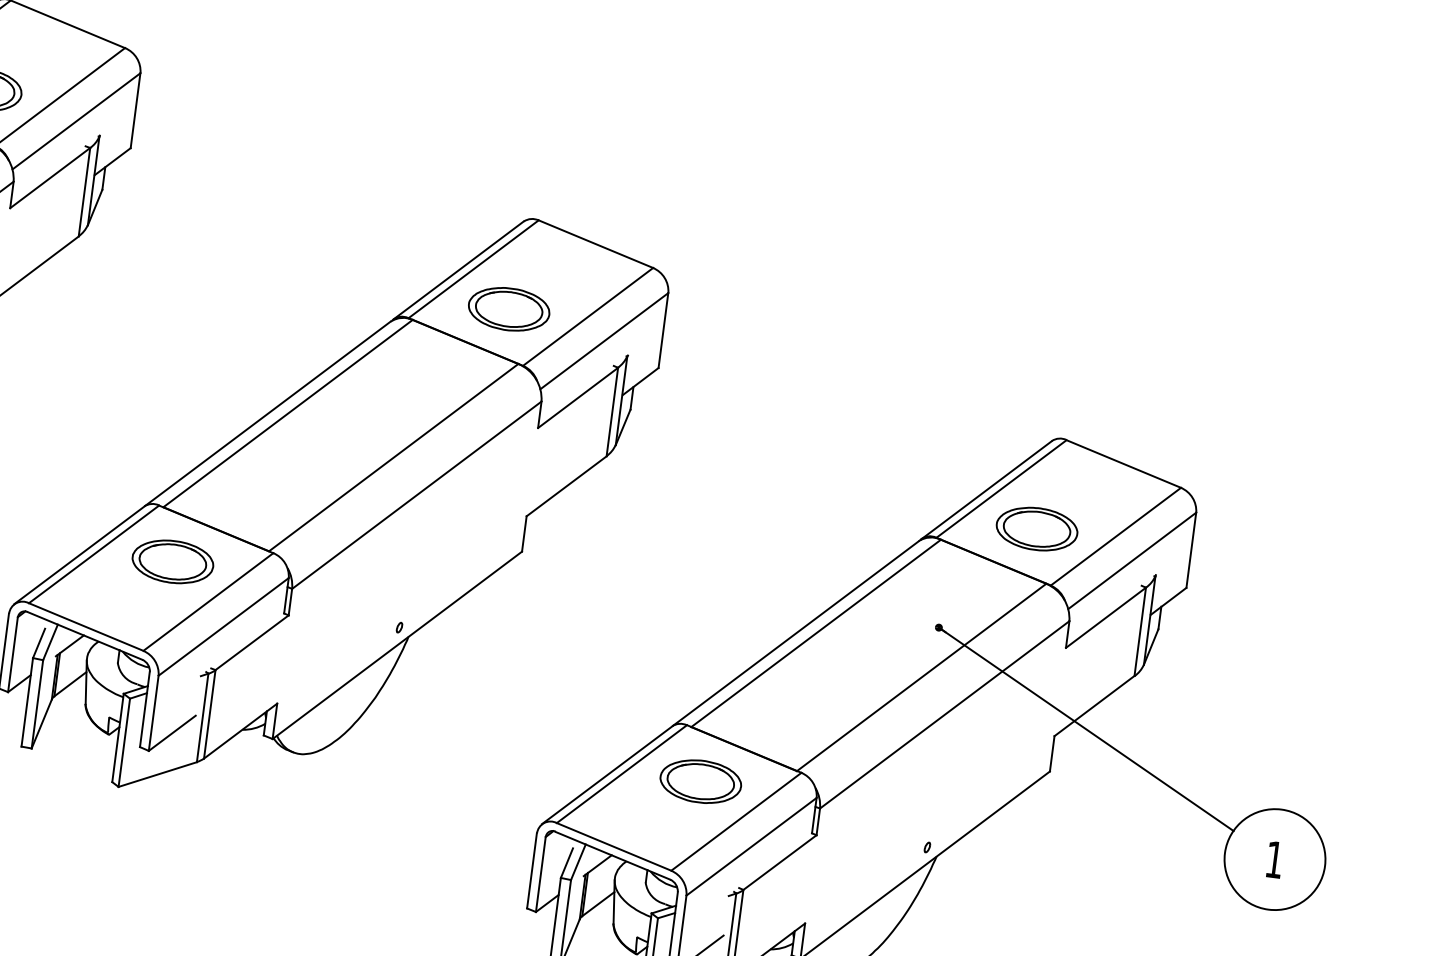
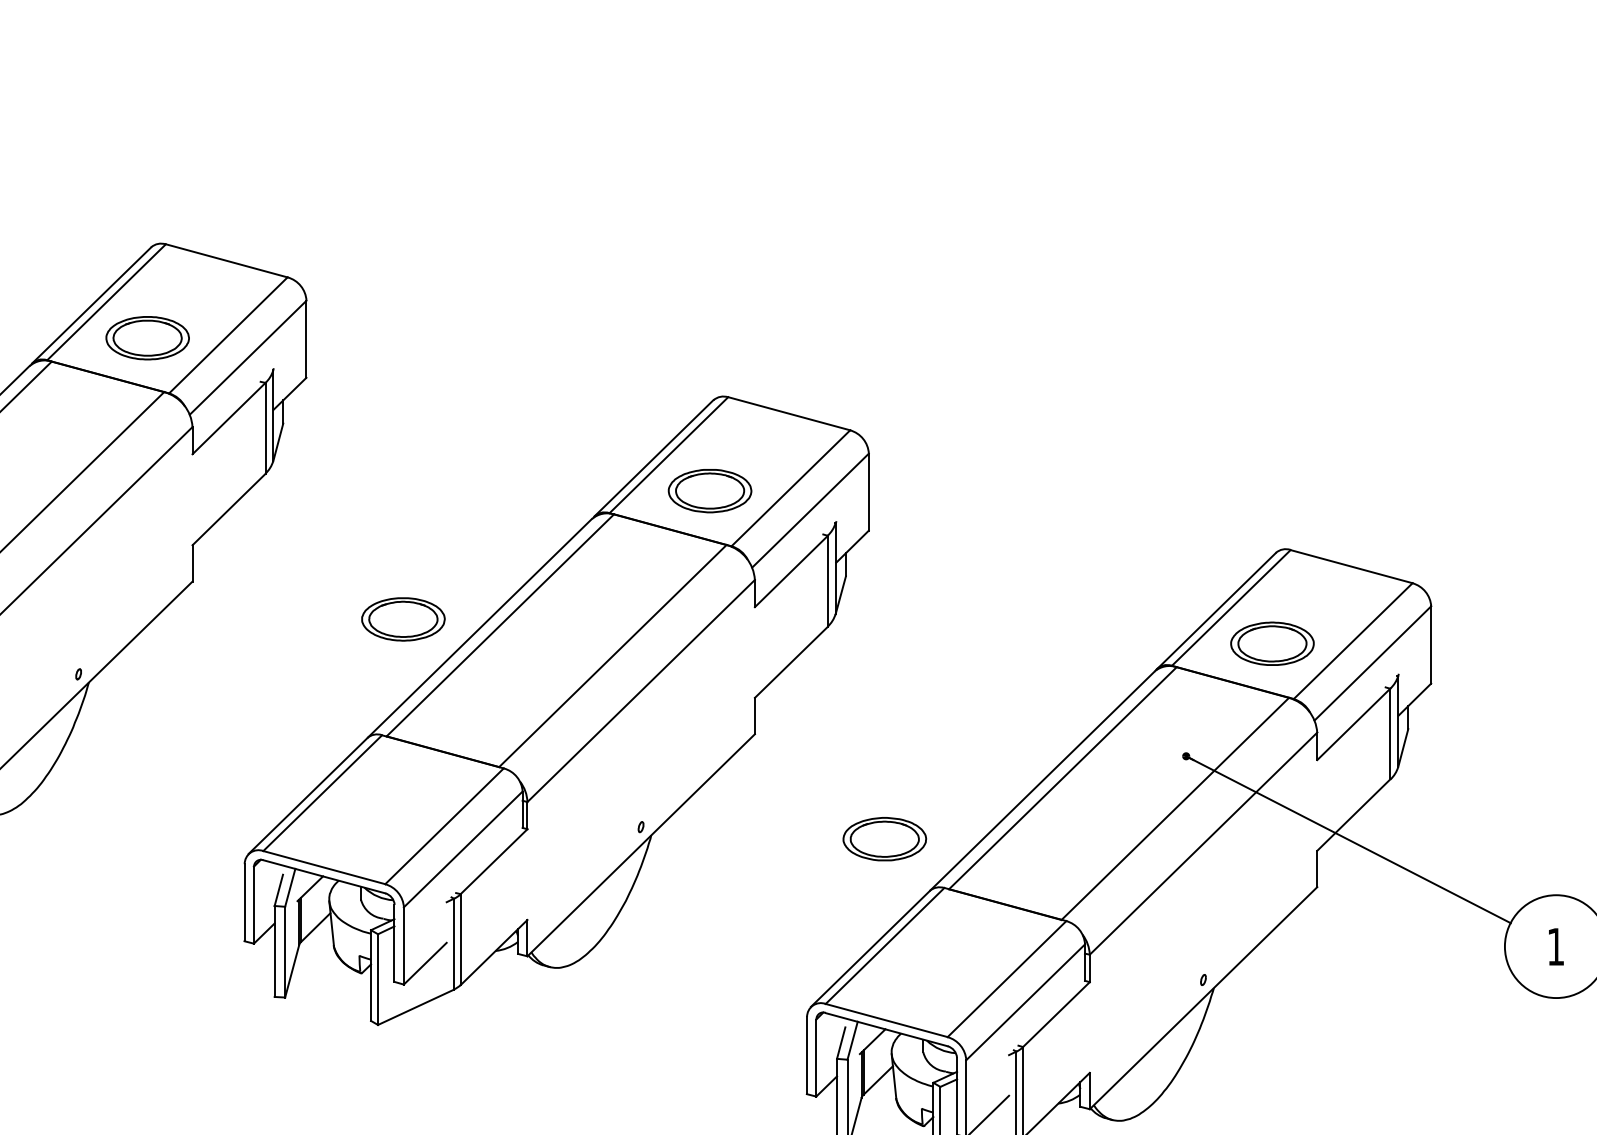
part: (172, 562) -> (403, 619), moved
part: (700, 781) -> (884, 839), moved

